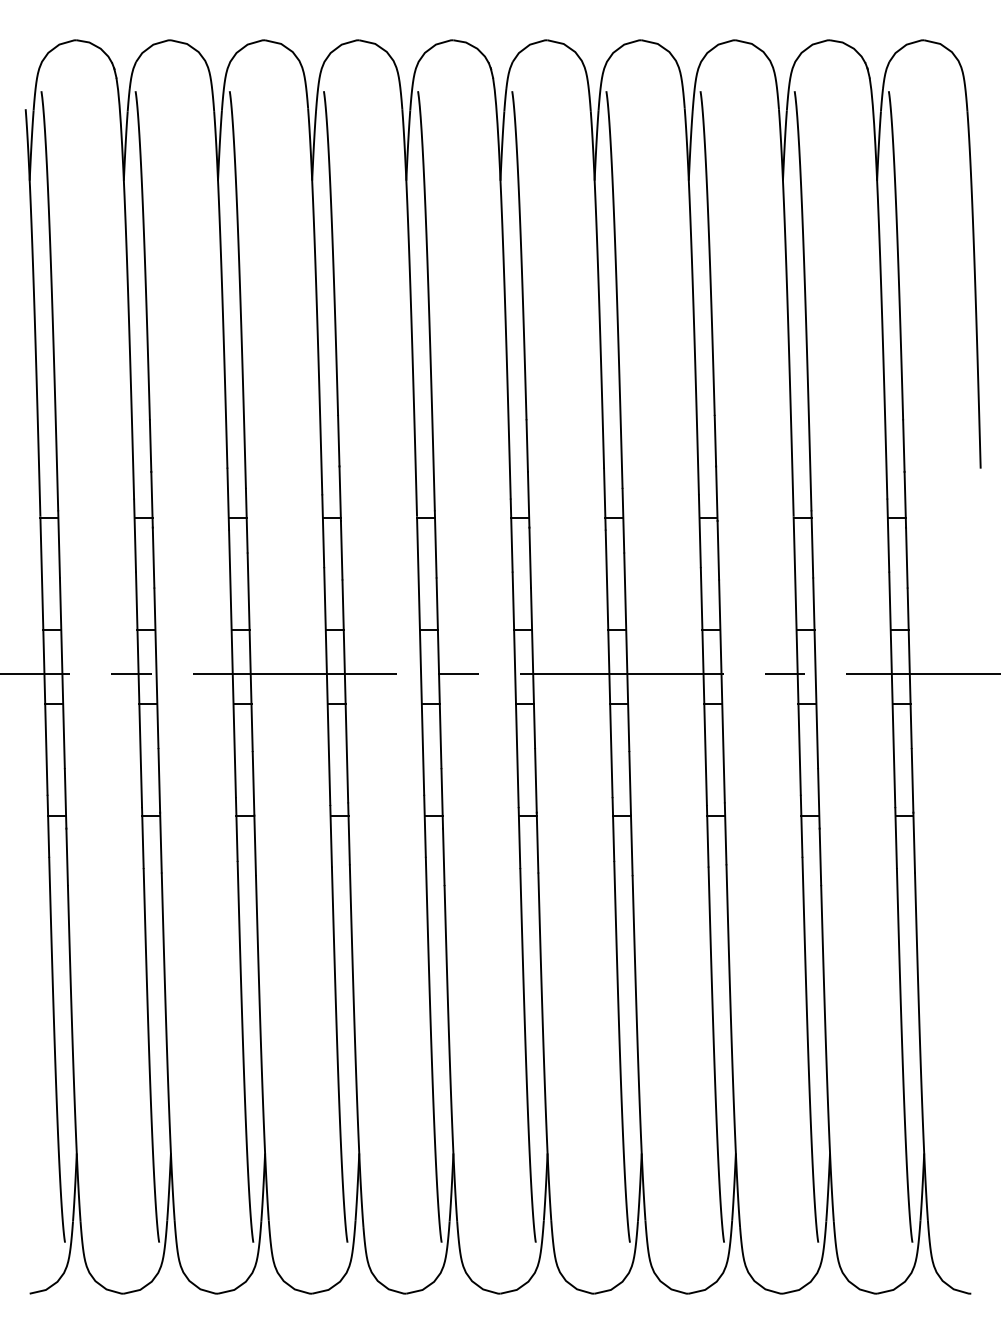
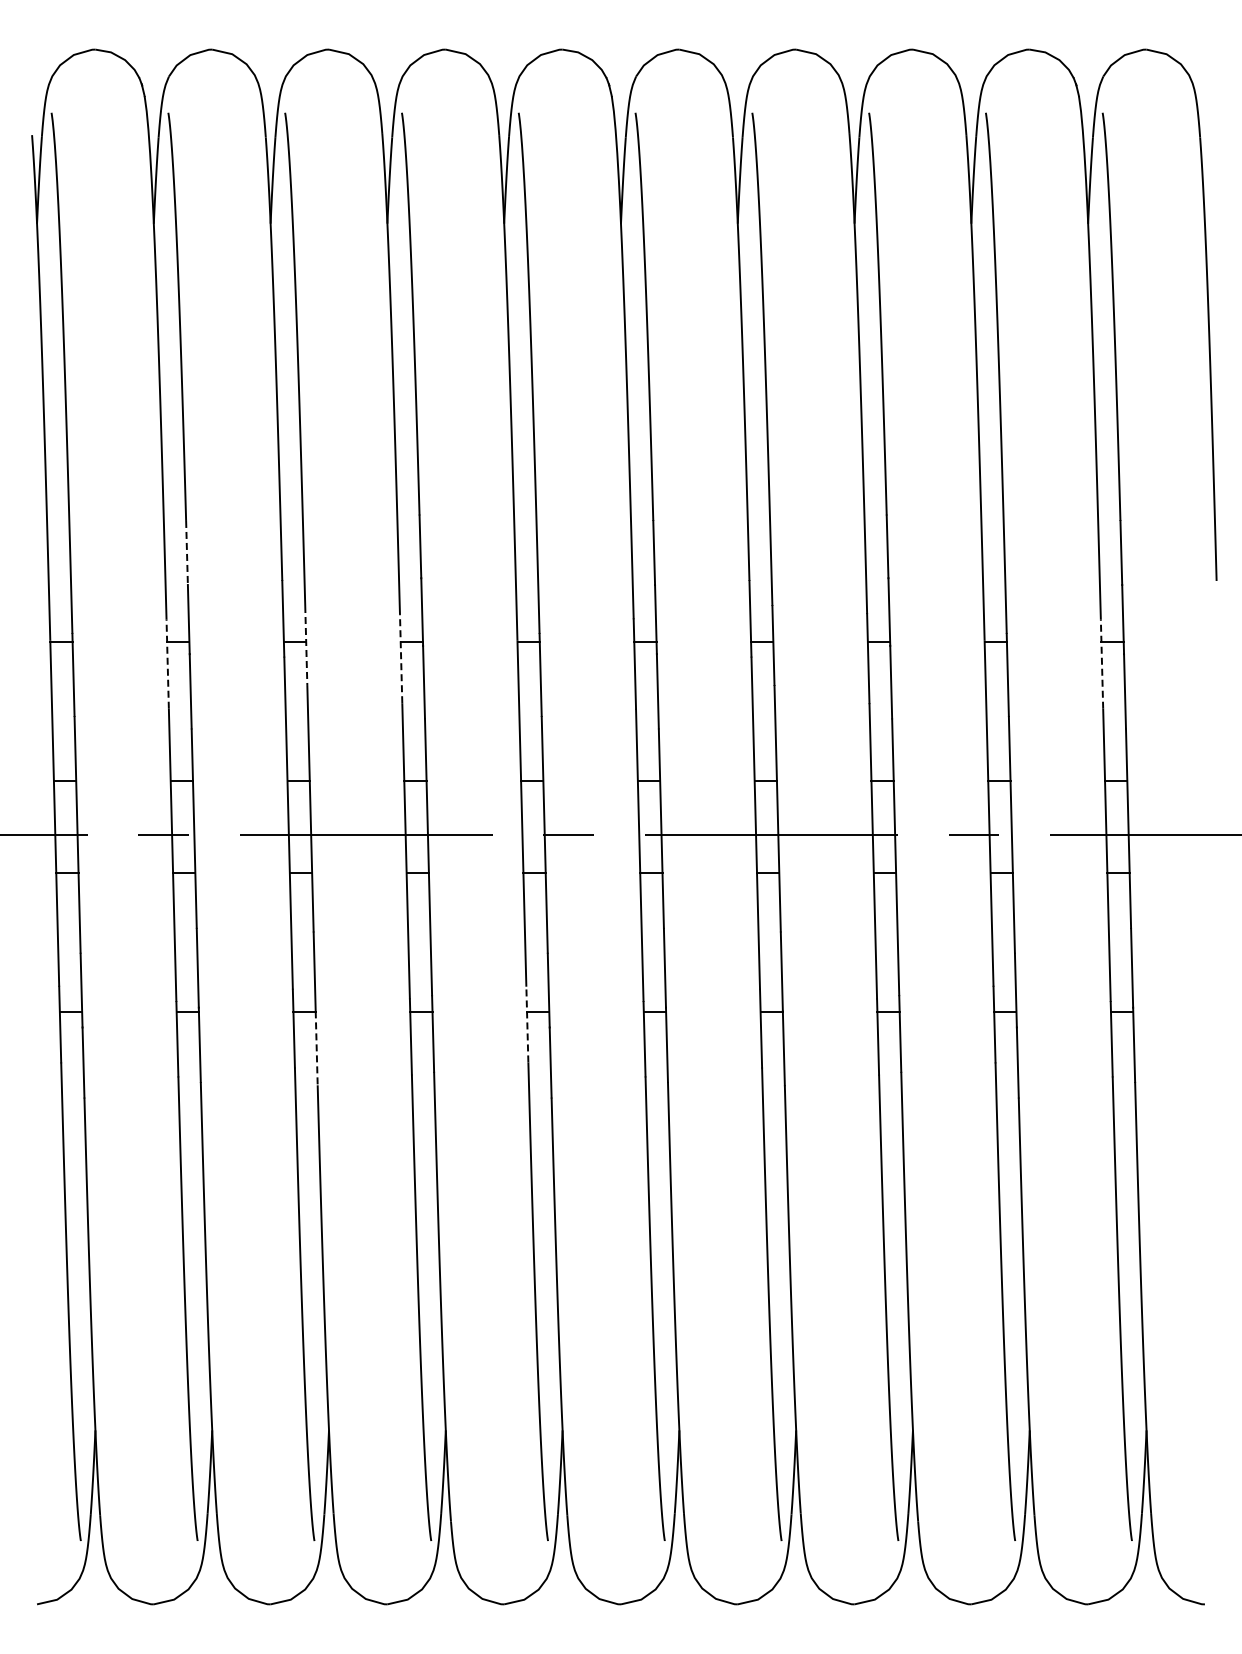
line: (151, 446) -> (187, 553), solid -> dashed
line: (246, 520) -> (306, 645), solid -> dashed
line: (323, 531) -> (401, 658), solid -> dashed
line: (134, 535) -> (167, 664), solid -> dashed
line: (888, 535) -> (1102, 664), solid -> dashed
line: (425, 826) -> (527, 1024), solid -> dashed
line: (255, 845) -> (316, 1048), solid -> dashed

